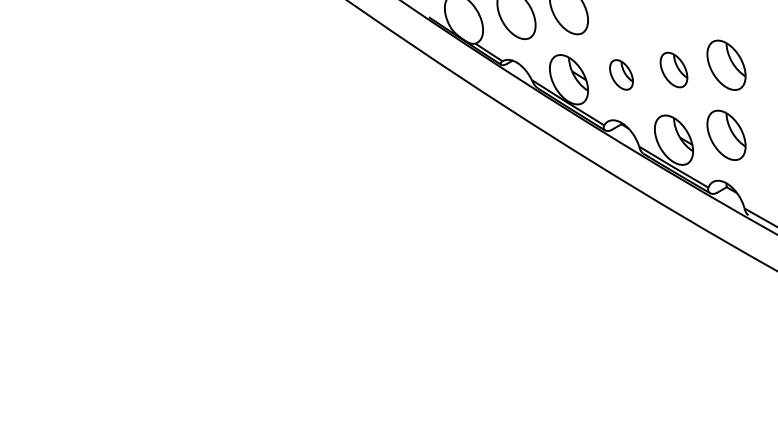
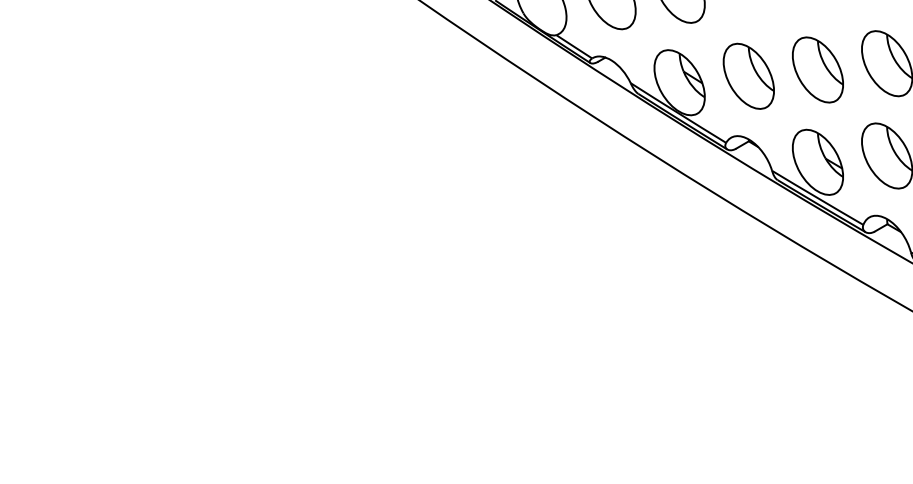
part: (673, 69) -> (817, 69), size x1.43
part: (621, 74) -> (748, 75), size x1.67

